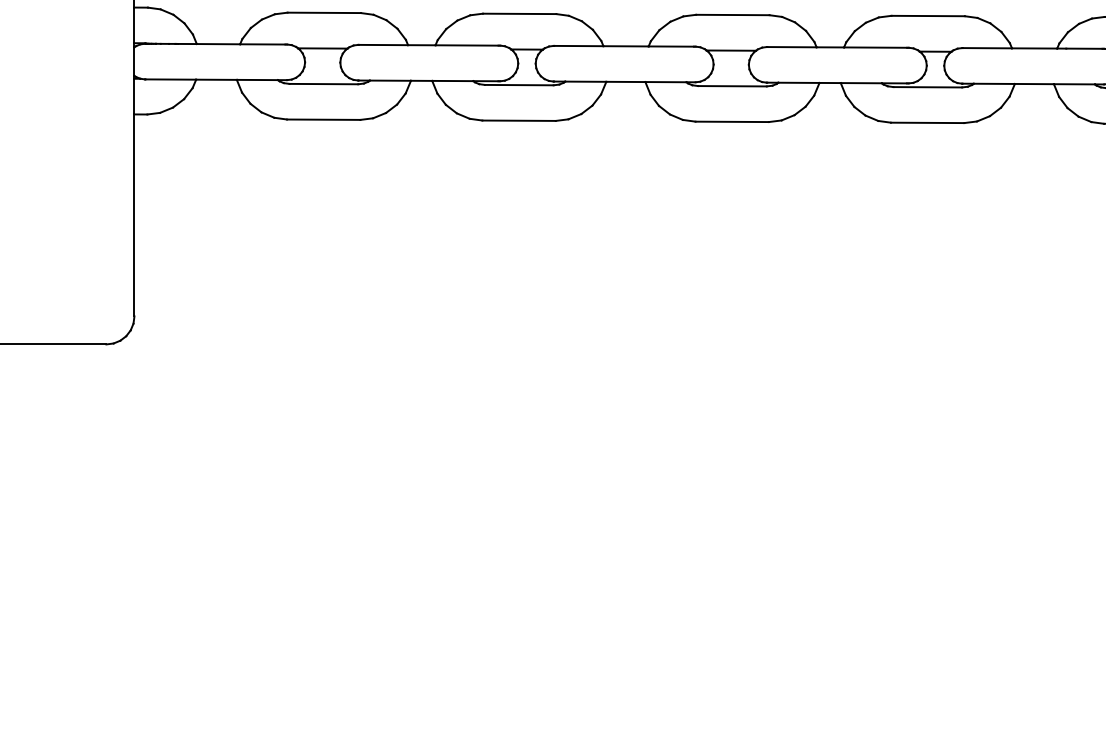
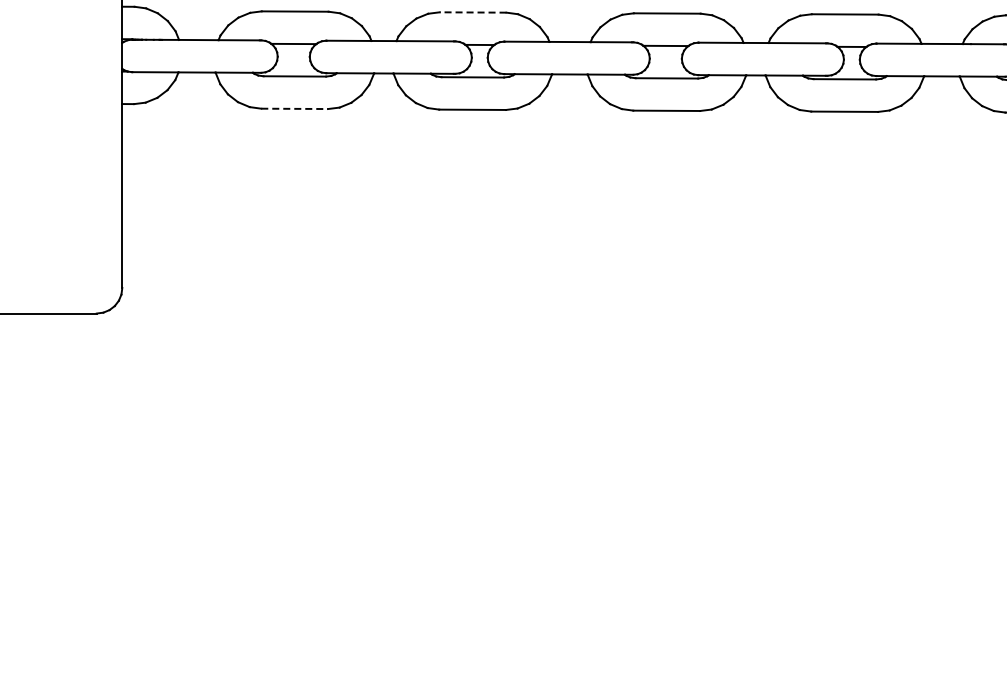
line: (518, 13) -> (472, 12), solid -> dashed
line: (324, 119) -> (295, 108), solid -> dashed

